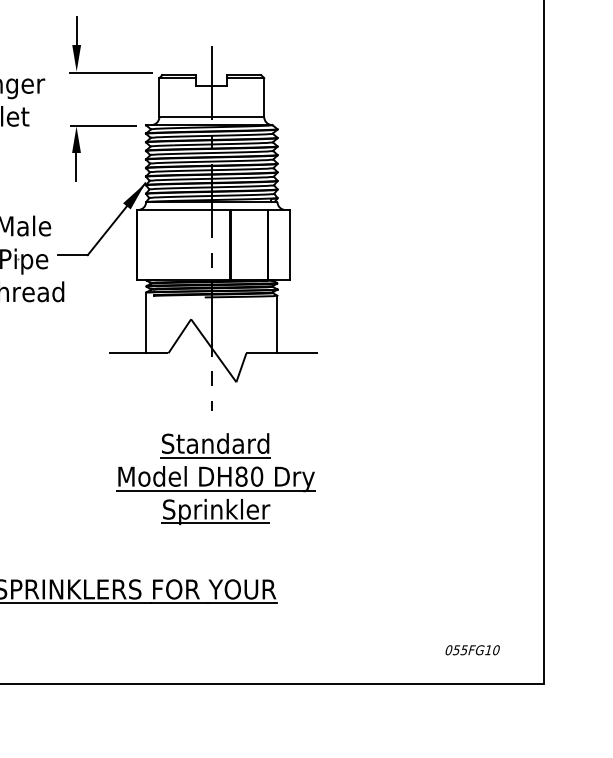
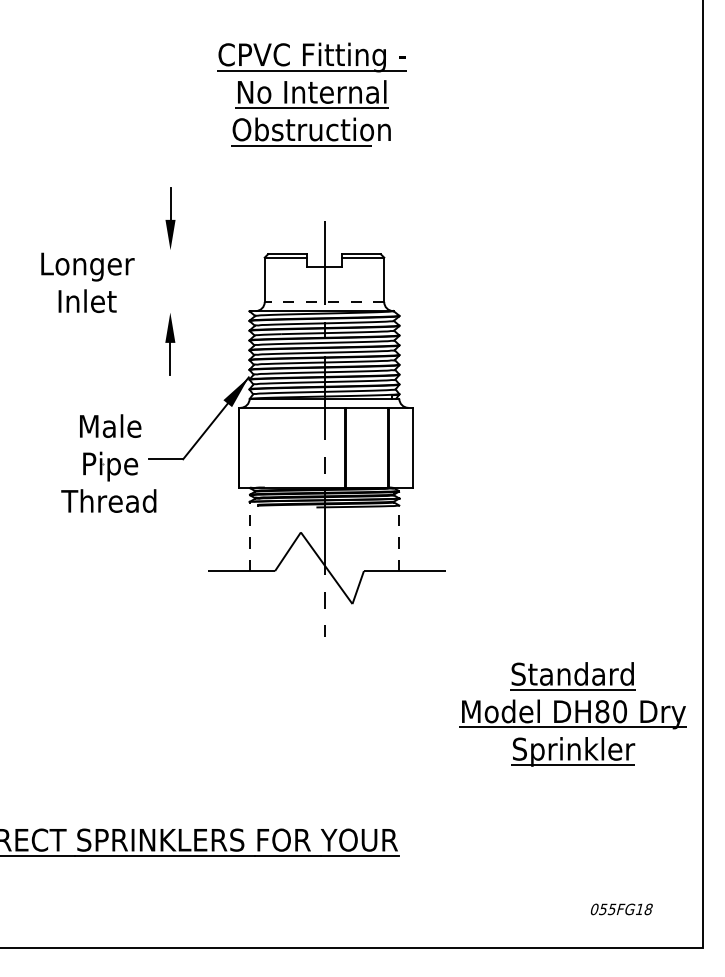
line: (110, 73) -> (209, 252), removed
line: (211, 117) -> (324, 302), solid -> dashed
line: (102, 125) -> (200, 311), removed
line: (145, 322) -> (249, 536), solid -> dashed
line: (277, 324) -> (399, 538), solid -> dashed
part: (215, 479) -> (572, 714), moved
text: (496, 650) -> (648, 909), 055FG10 -> 055FG18

